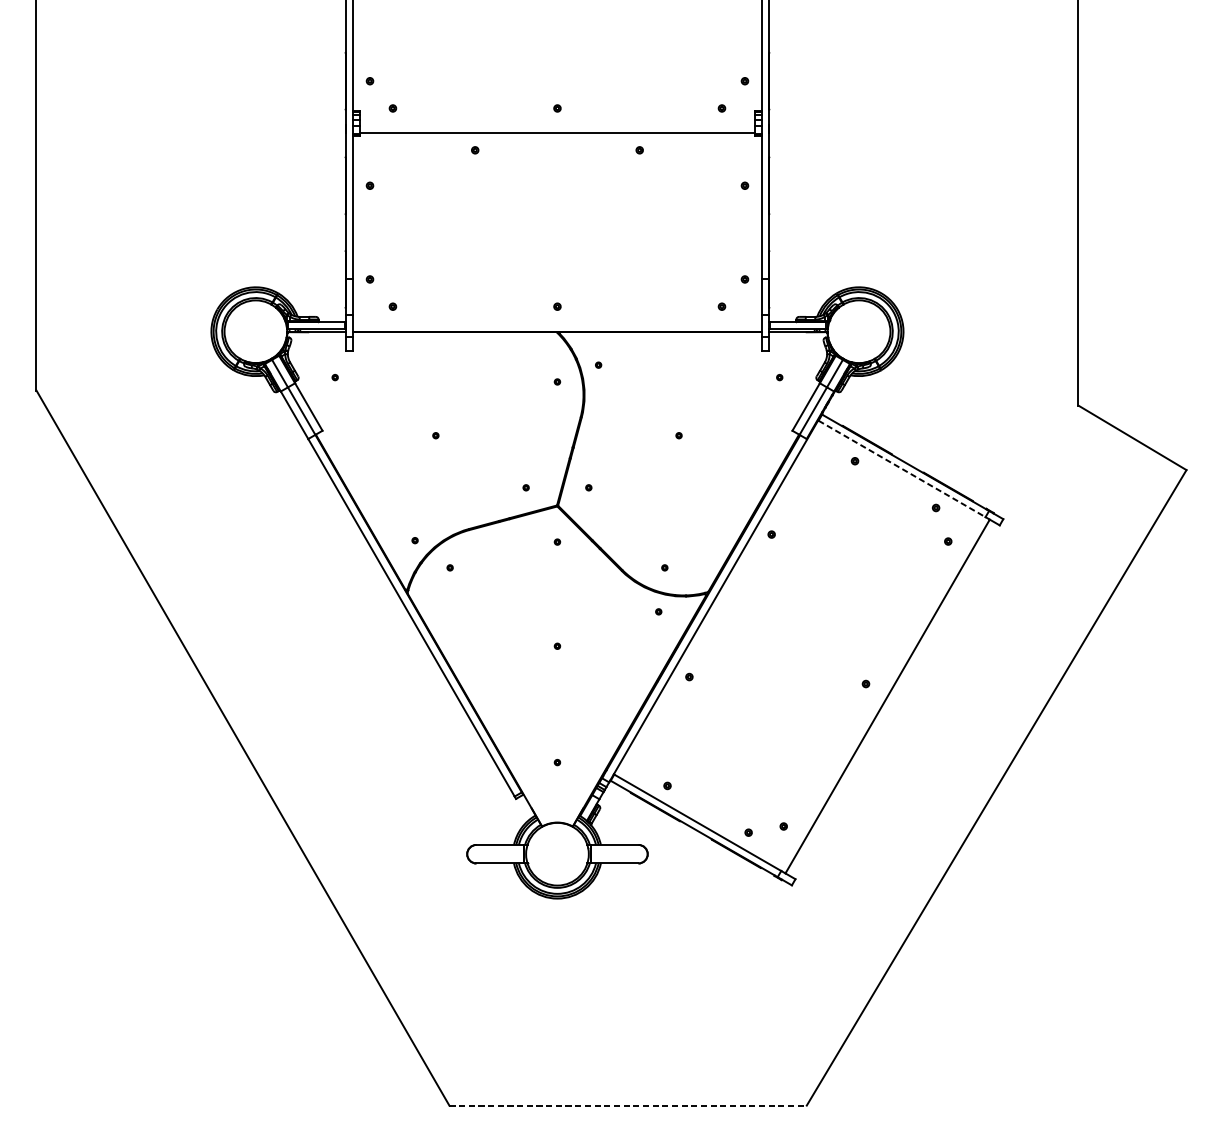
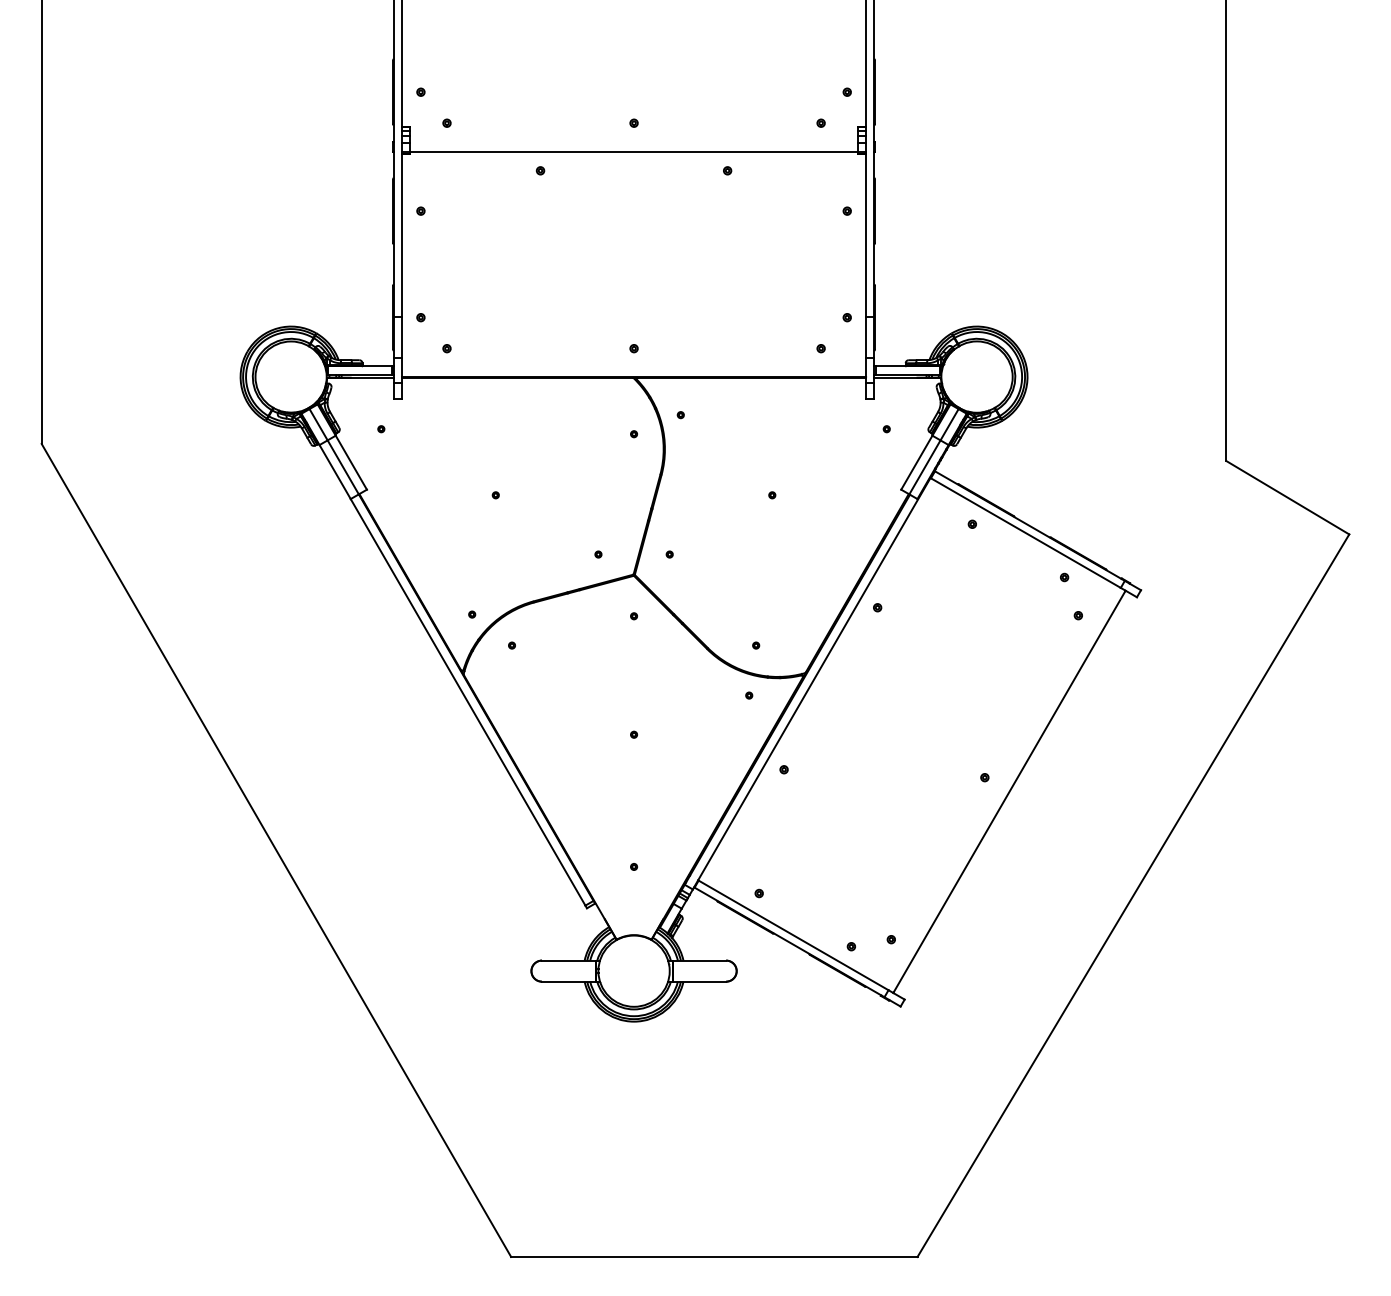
line: (901, 469) -> (1025, 533), dashed -> solid
line: (628, 1105) -> (714, 1256), dashed -> solid

